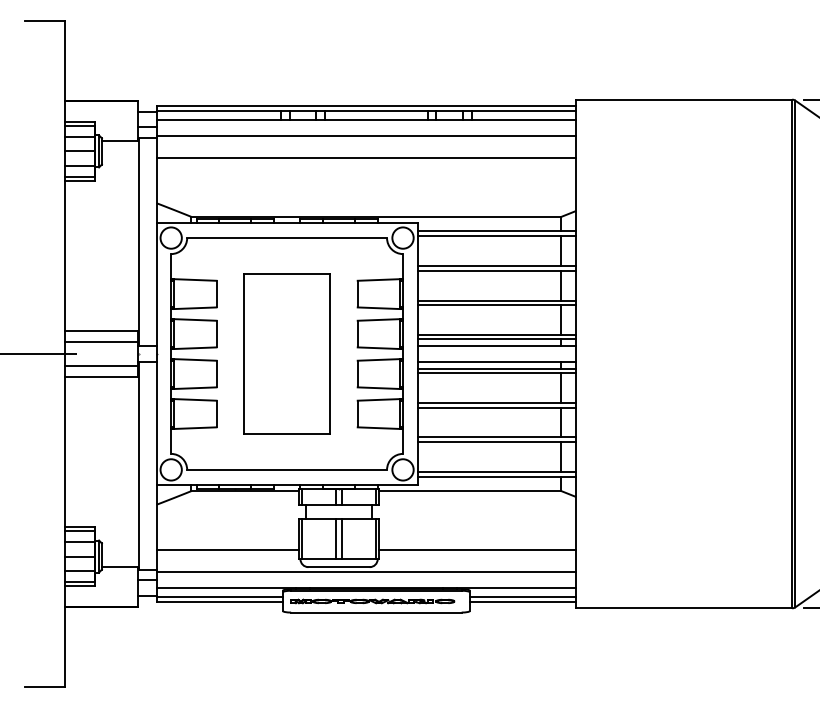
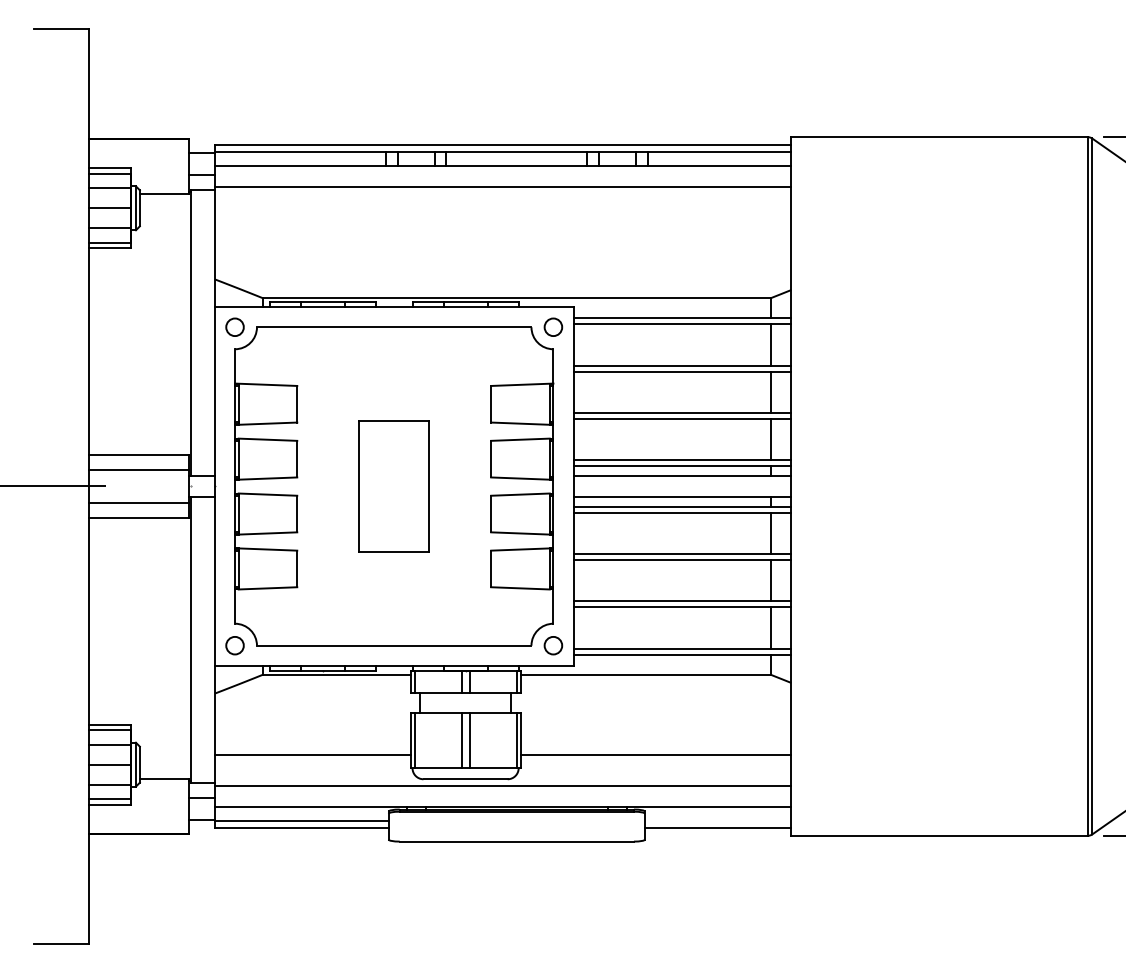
line: (365, 158) -> (502, 217), removed
circle: (170, 237) -> (234, 326), size x0.6
circle: (403, 237) -> (553, 326), size x0.6
part: (287, 354) -> (394, 486), size x0.6
circle: (170, 469) -> (234, 645), size x0.6
circle: (403, 469) -> (553, 645), size x0.6
line: (522, 597) -> (717, 820), removed
part: (372, 601) -> (511, 826), removed

